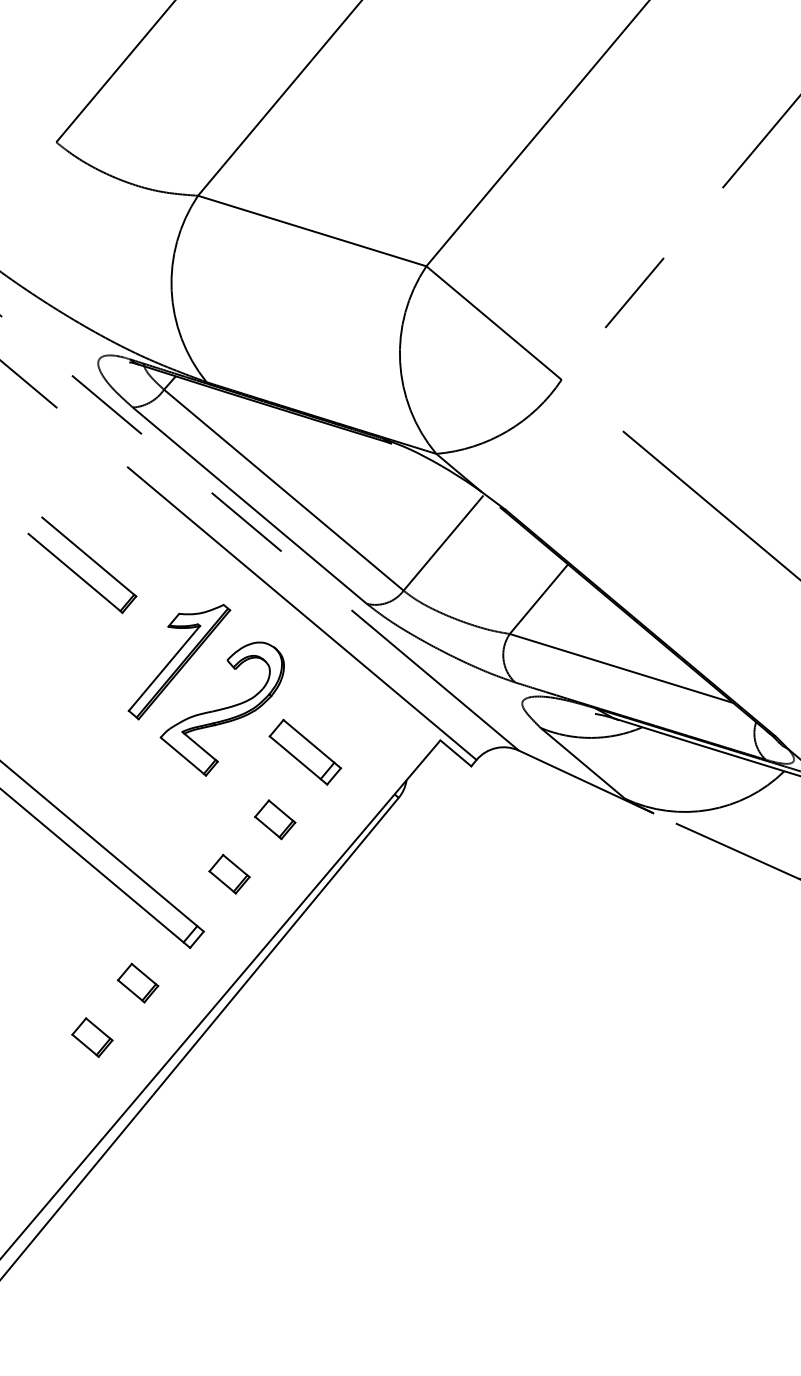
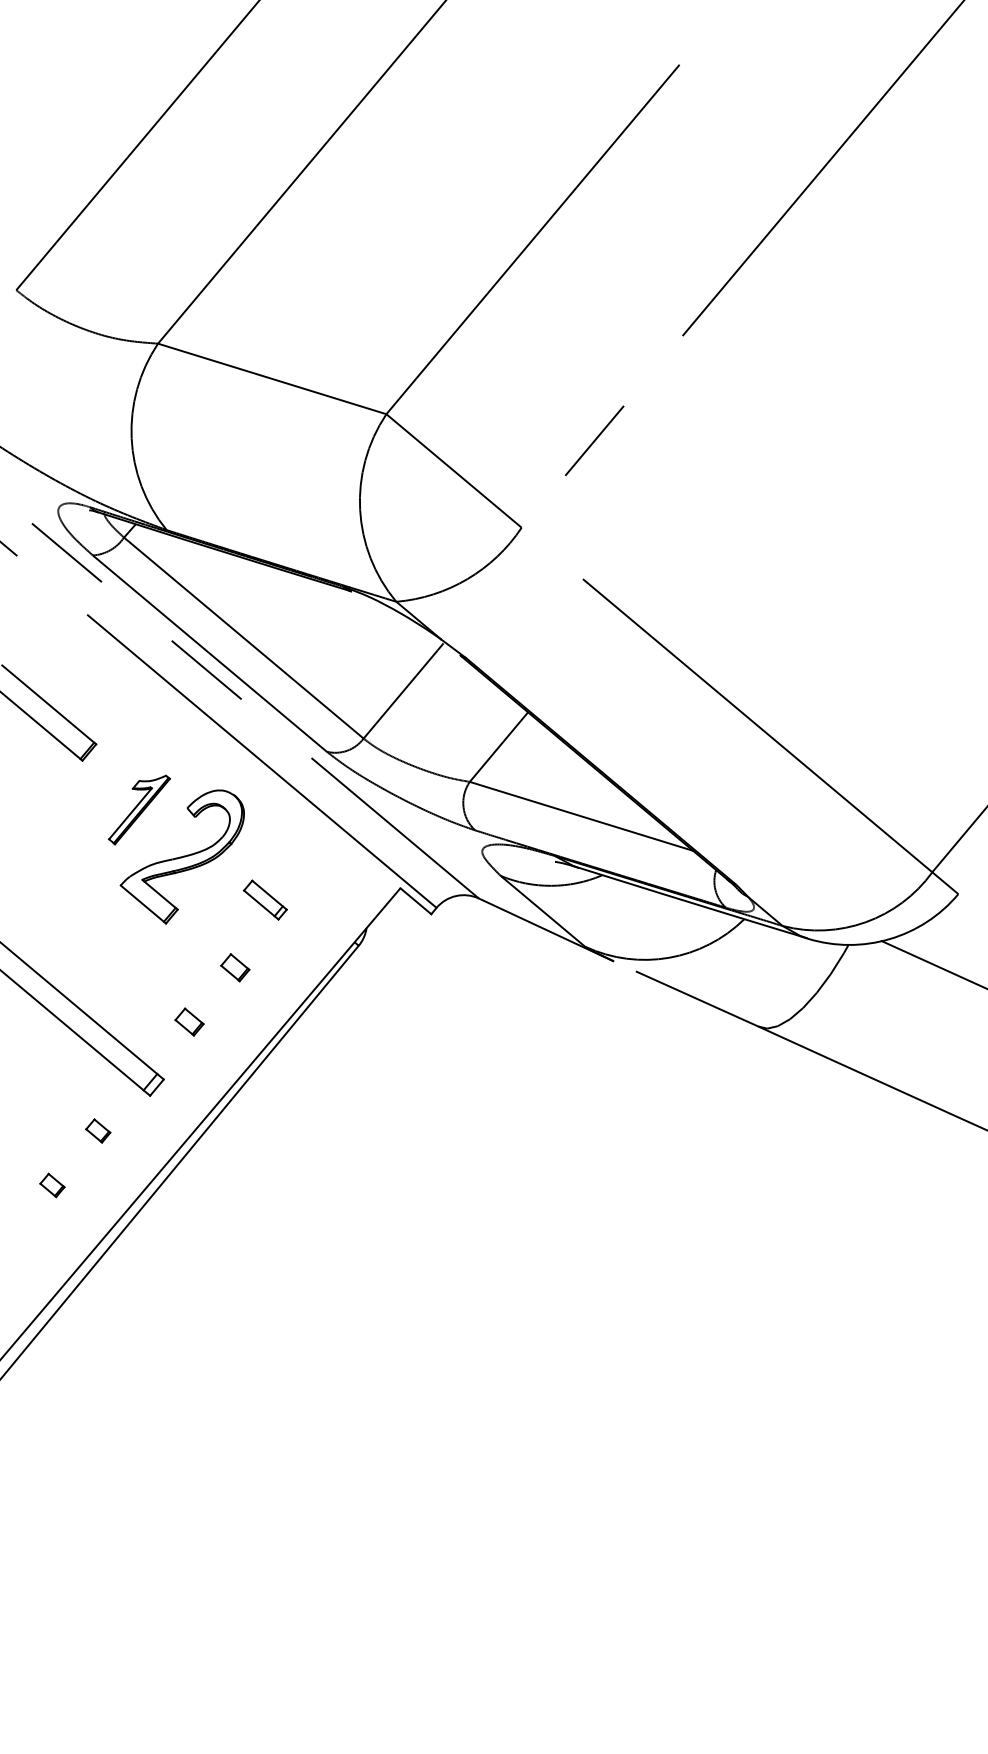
part: (179, 661) -> (139, 809), size x0.6
part: (305, 751) -> (265, 899), size x0.6
part: (275, 819) -> (235, 967), size x0.7
part: (229, 873) -> (189, 1021), size x0.7
part: (138, 982) -> (98, 1130), size x0.6
part: (92, 1037) -> (52, 1185), size x0.6

